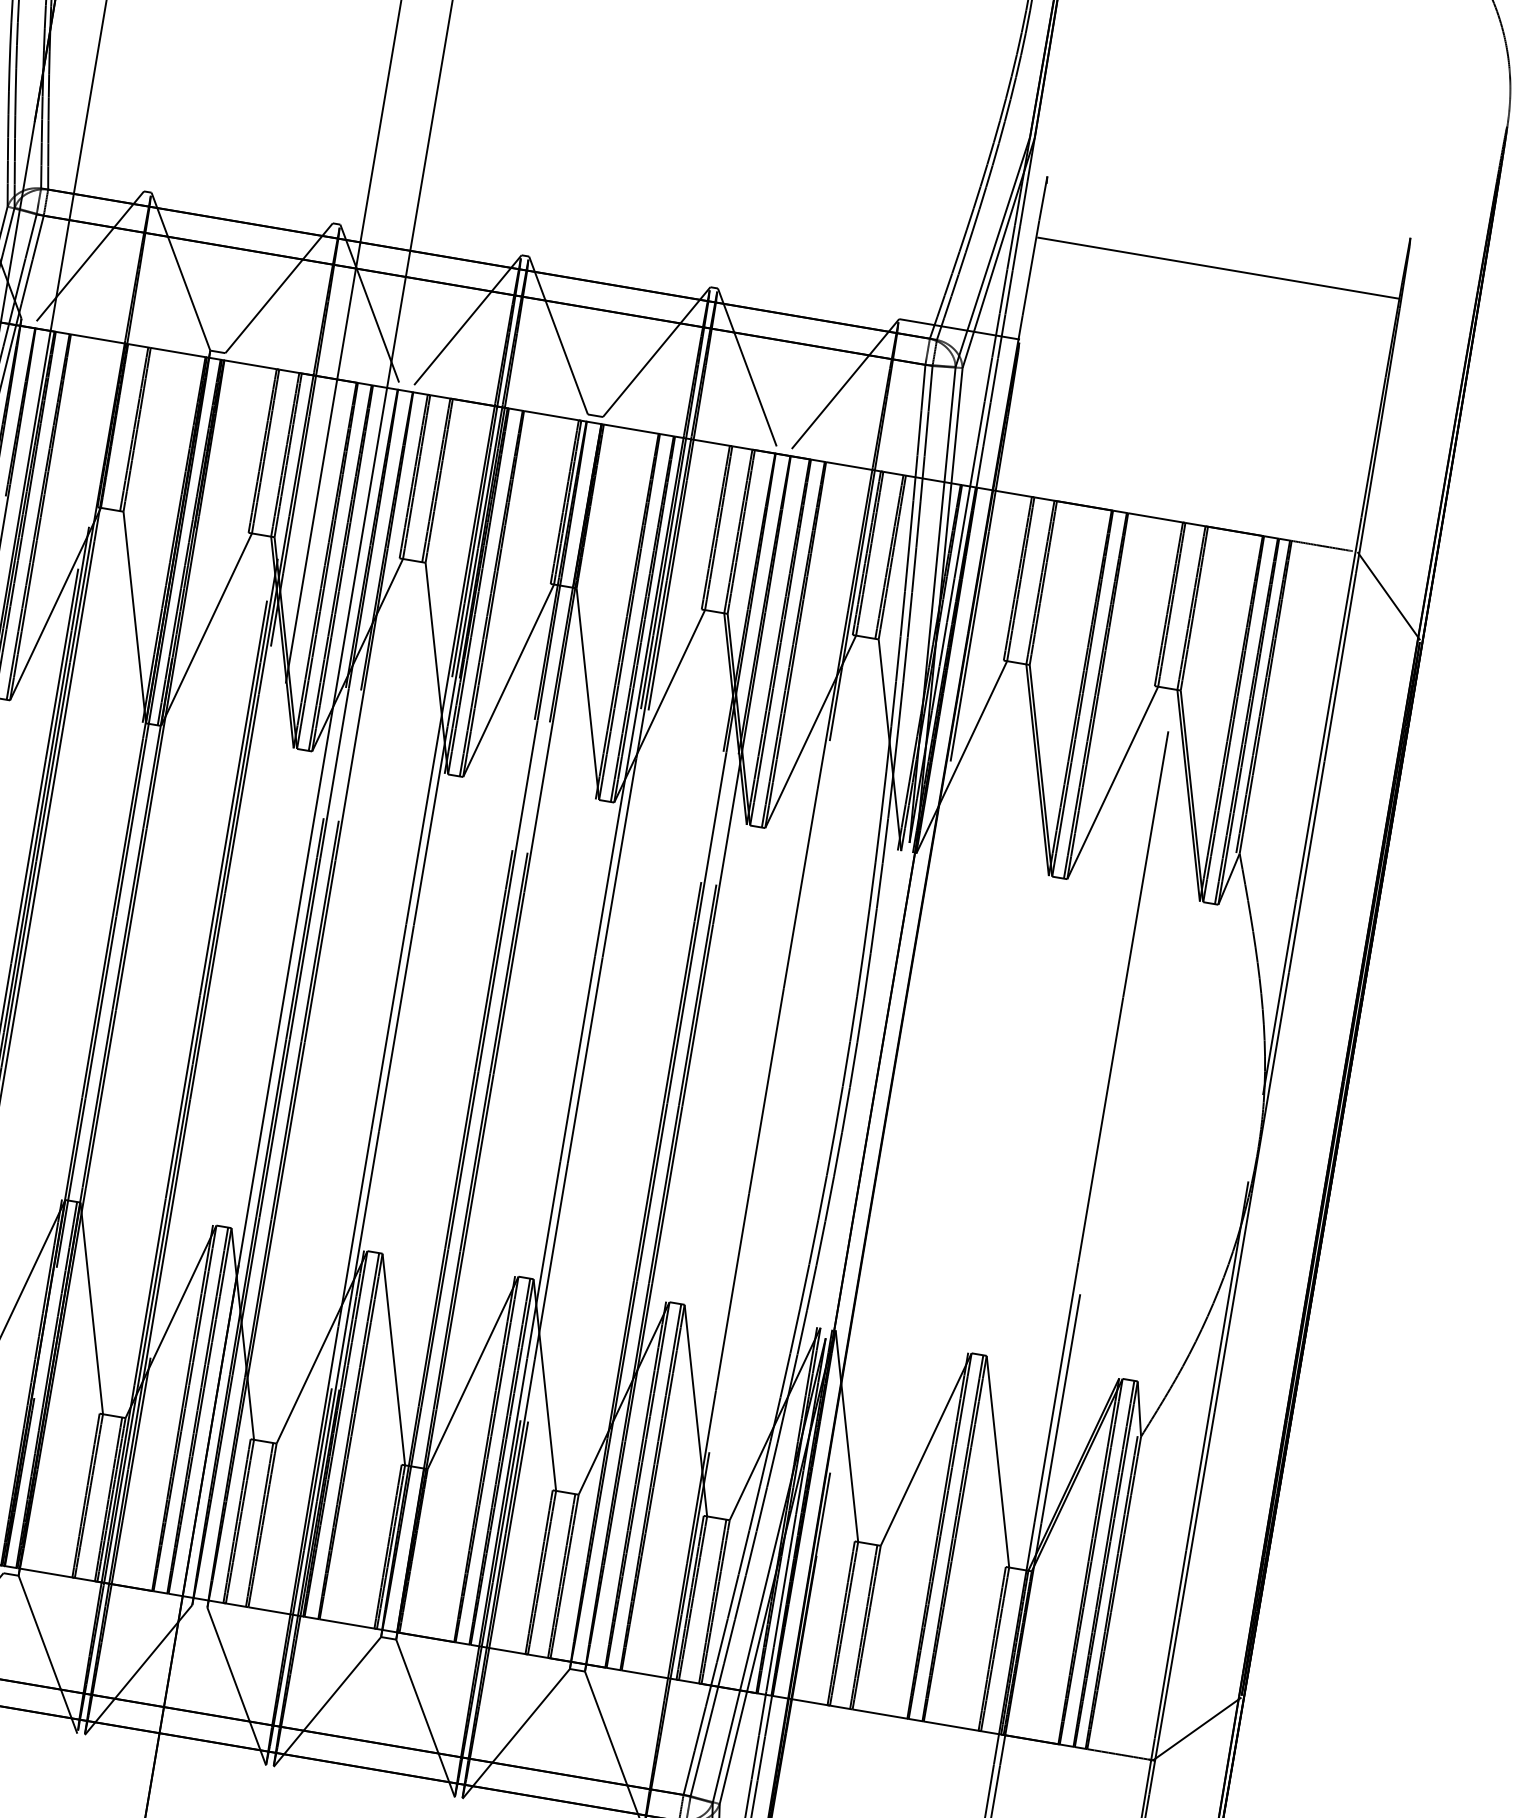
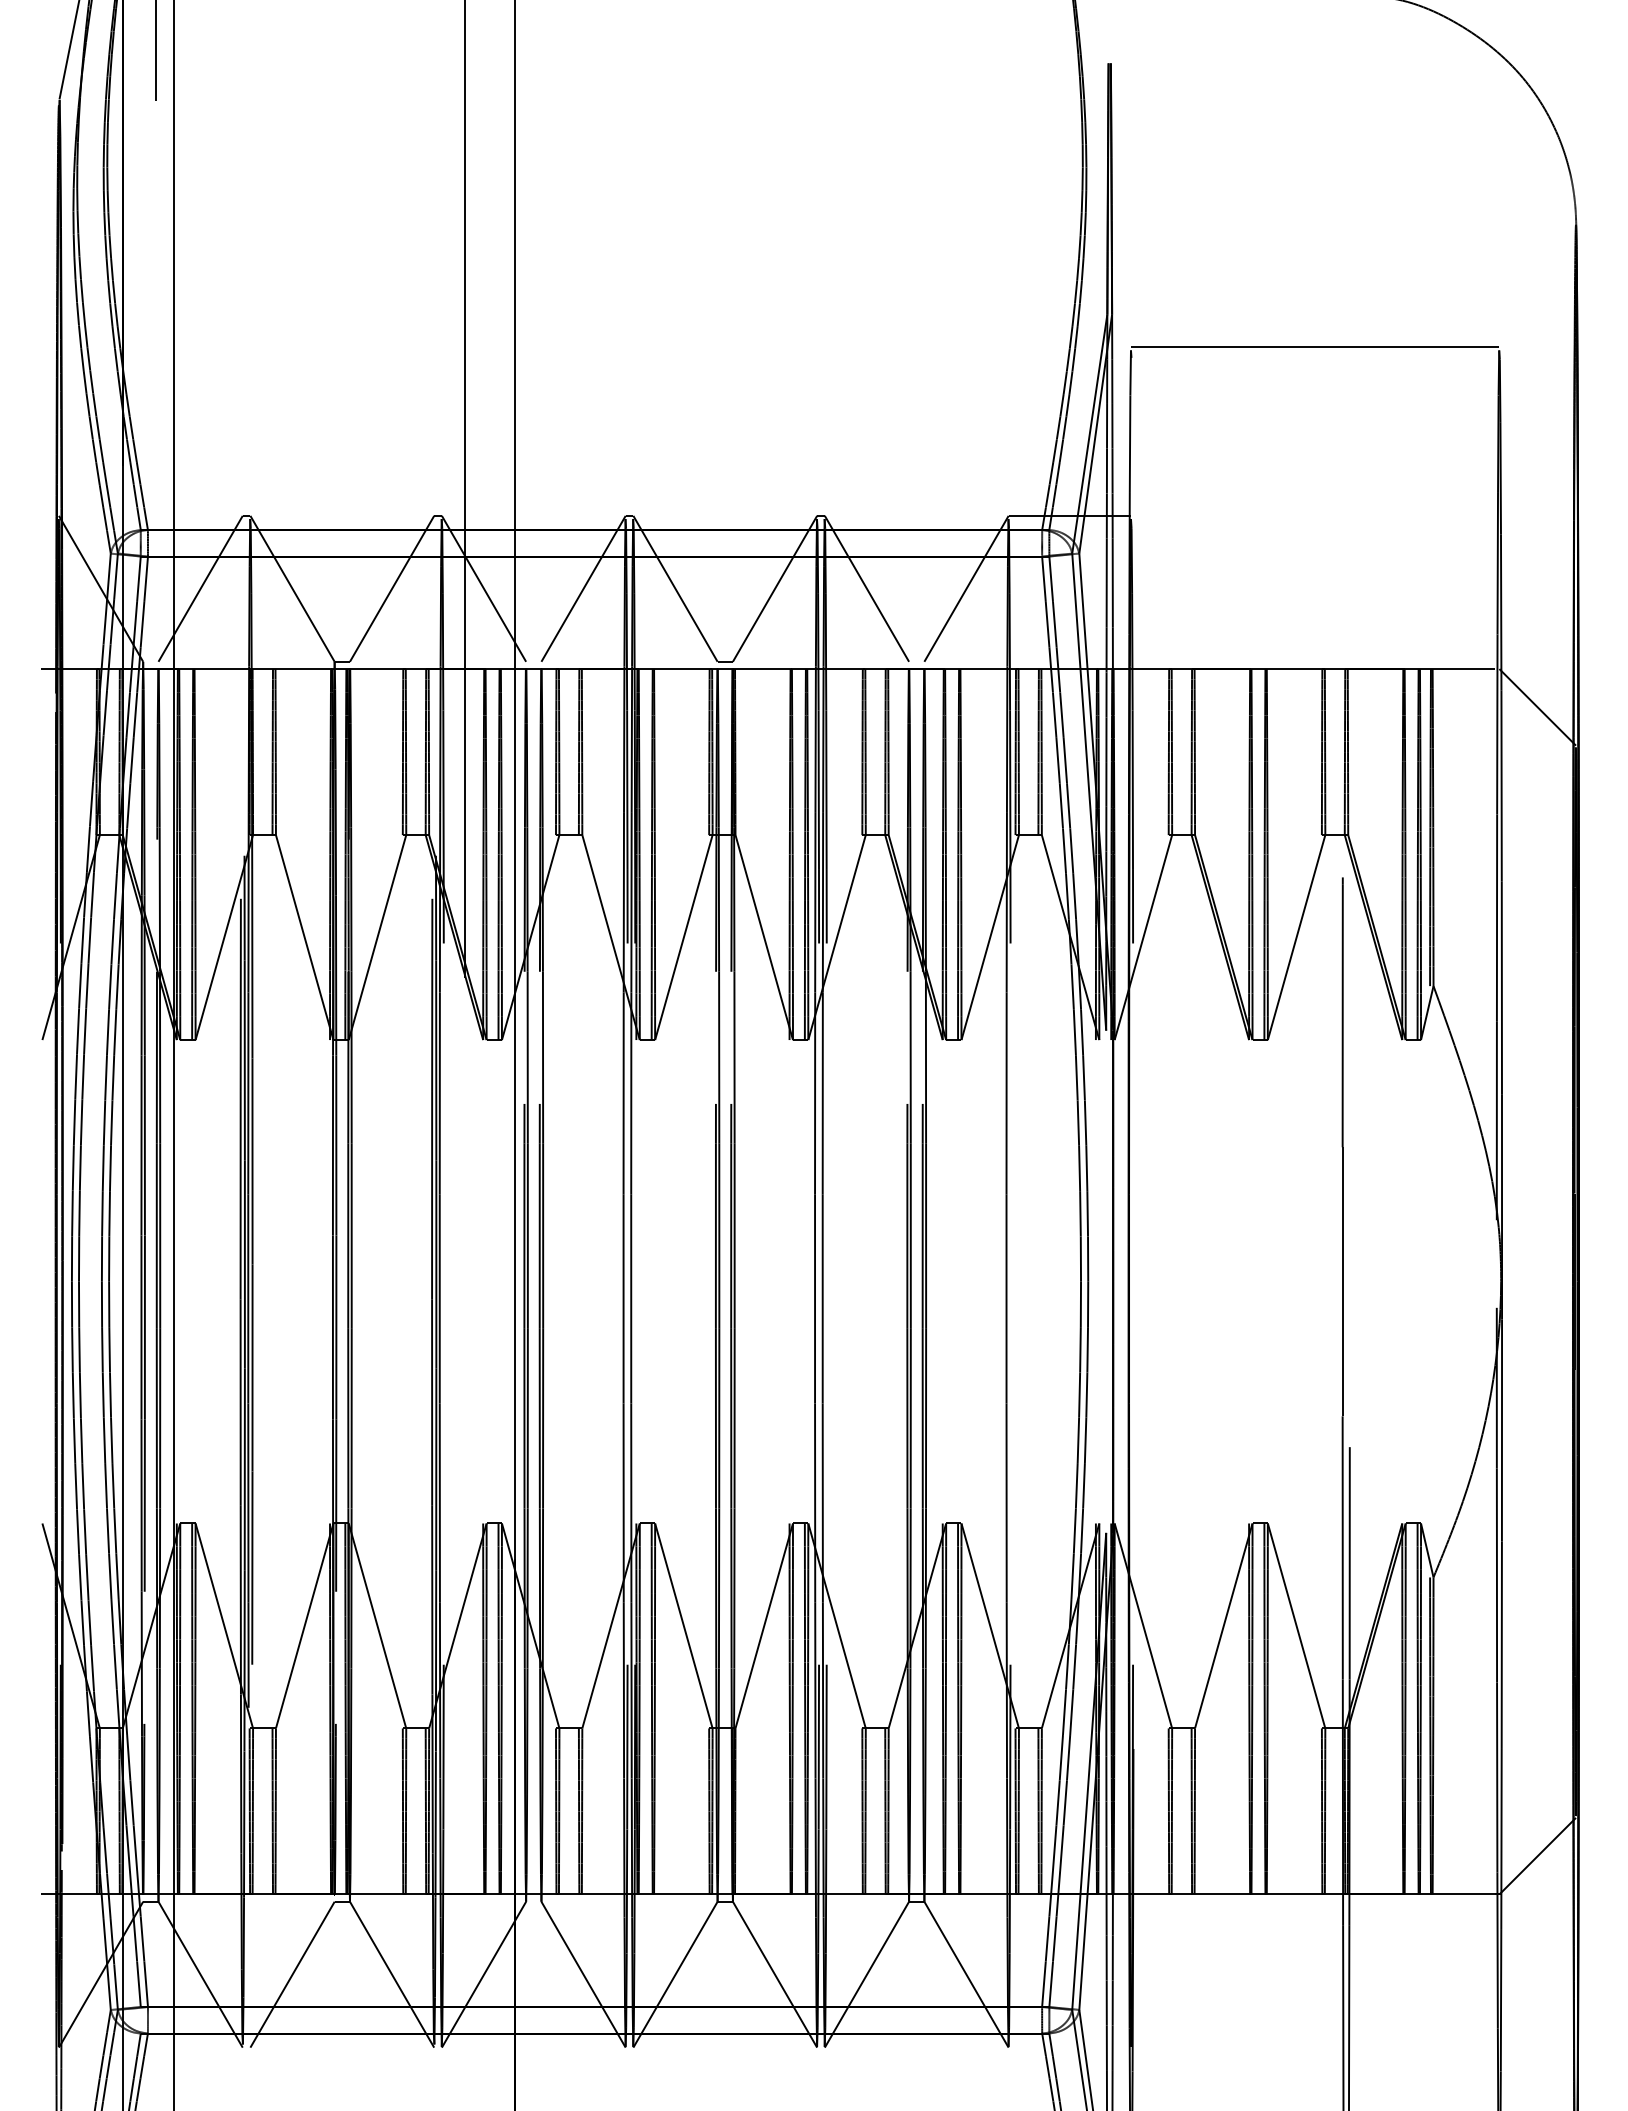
line: (1218, 268) -> (1315, 347), moved

